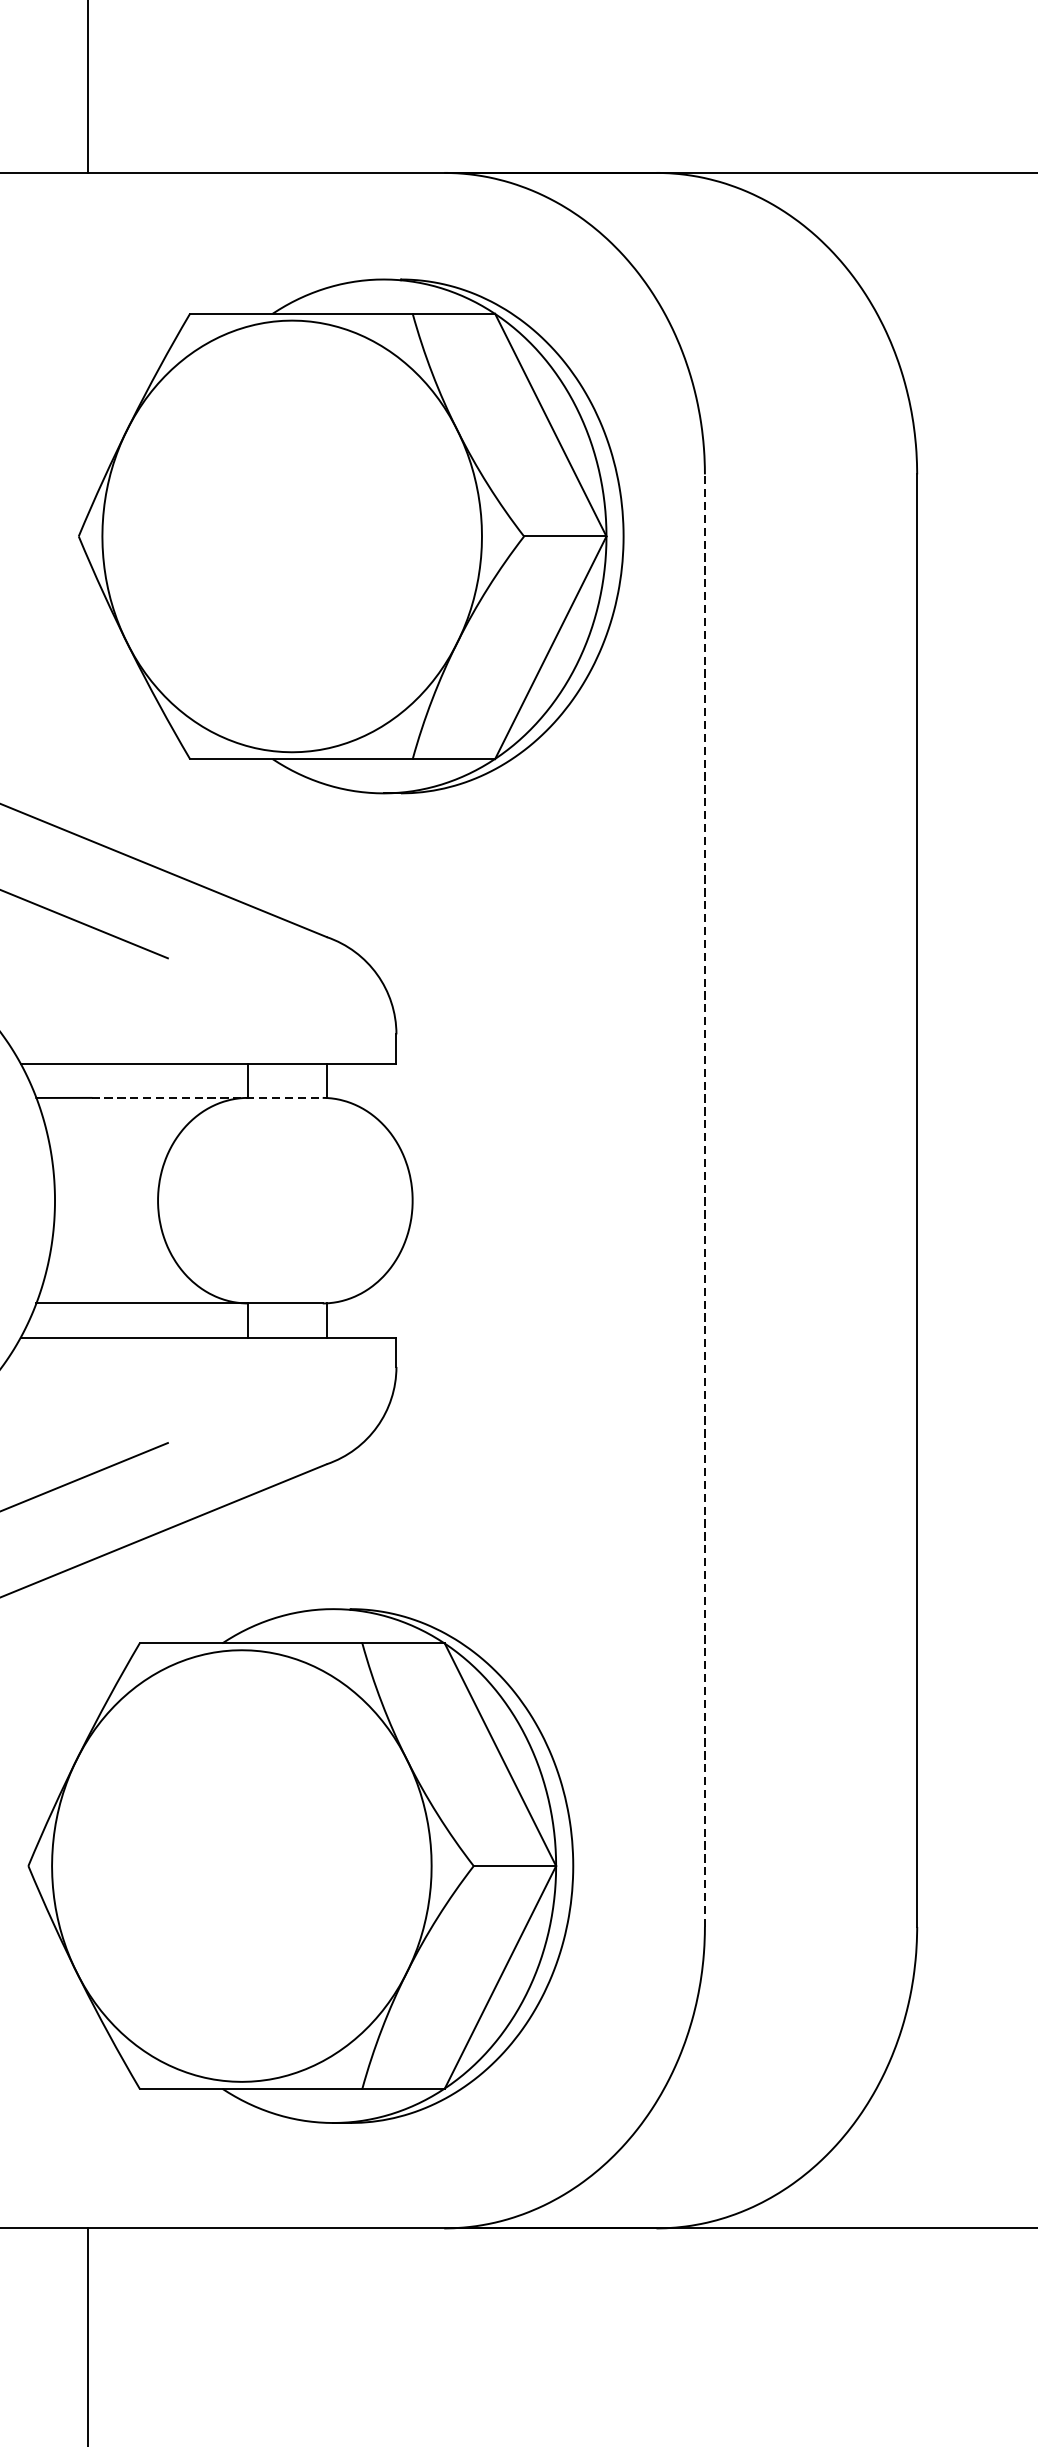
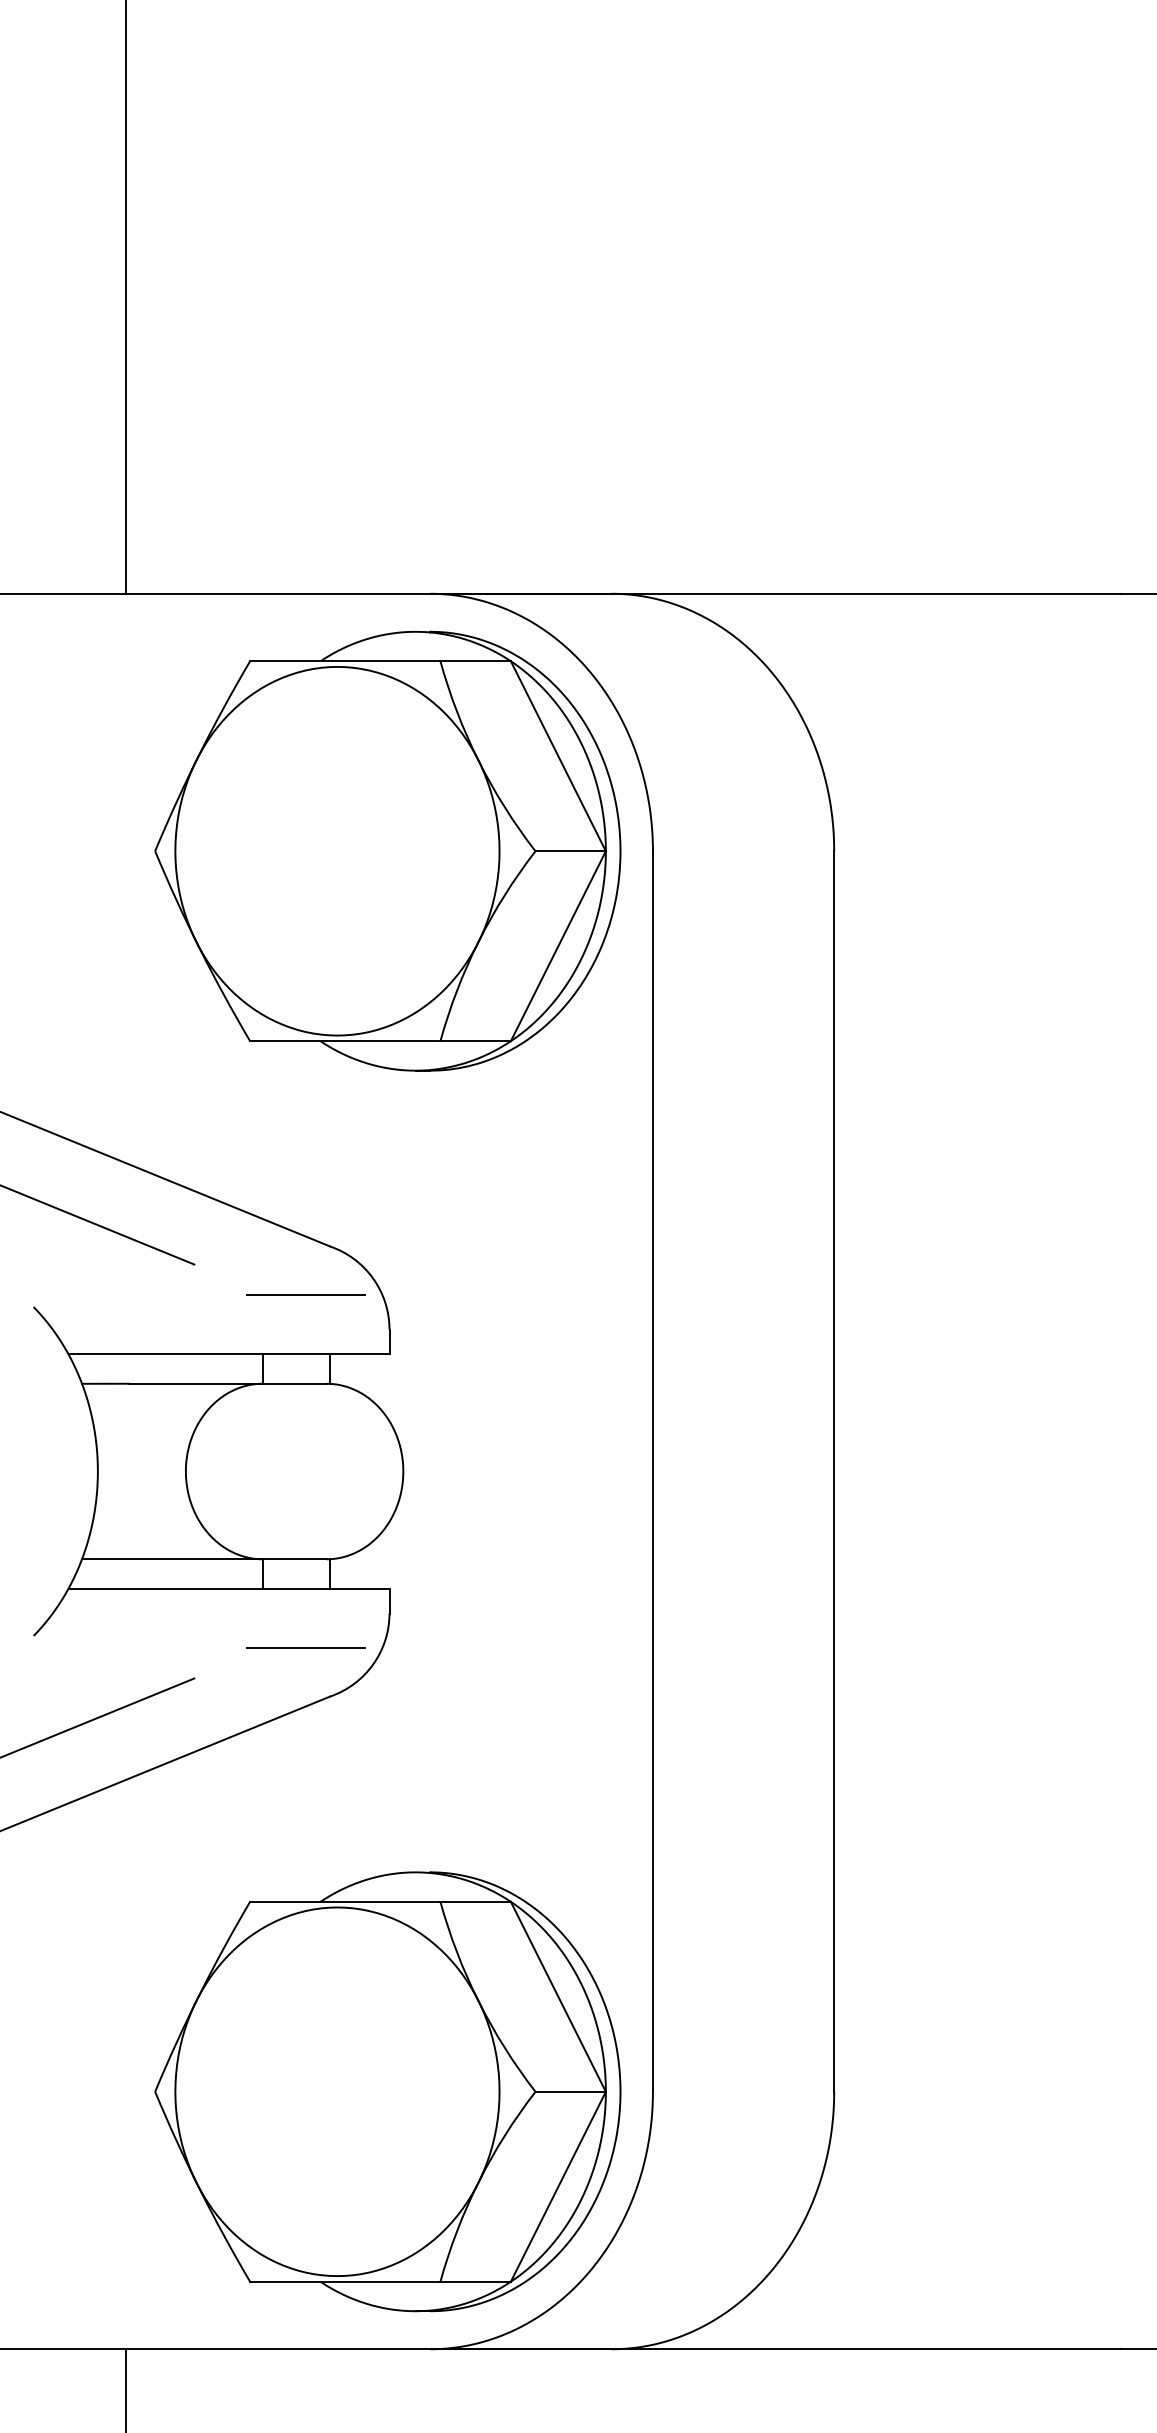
part: (350, 535) -> (387, 850), moved
line: (298, 993) -> (305, 1294), added
line: (206, 1097) -> (227, 1383), dashed -> solid
line: (704, 1200) -> (652, 1471), dashed -> solid
line: (299, 1406) -> (306, 1647), added
part: (300, 1865) -> (387, 2091), moved

